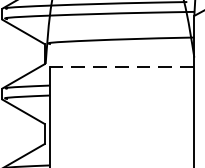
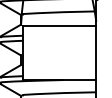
line: (121, 67) -> (59, 26), dashed -> solid

